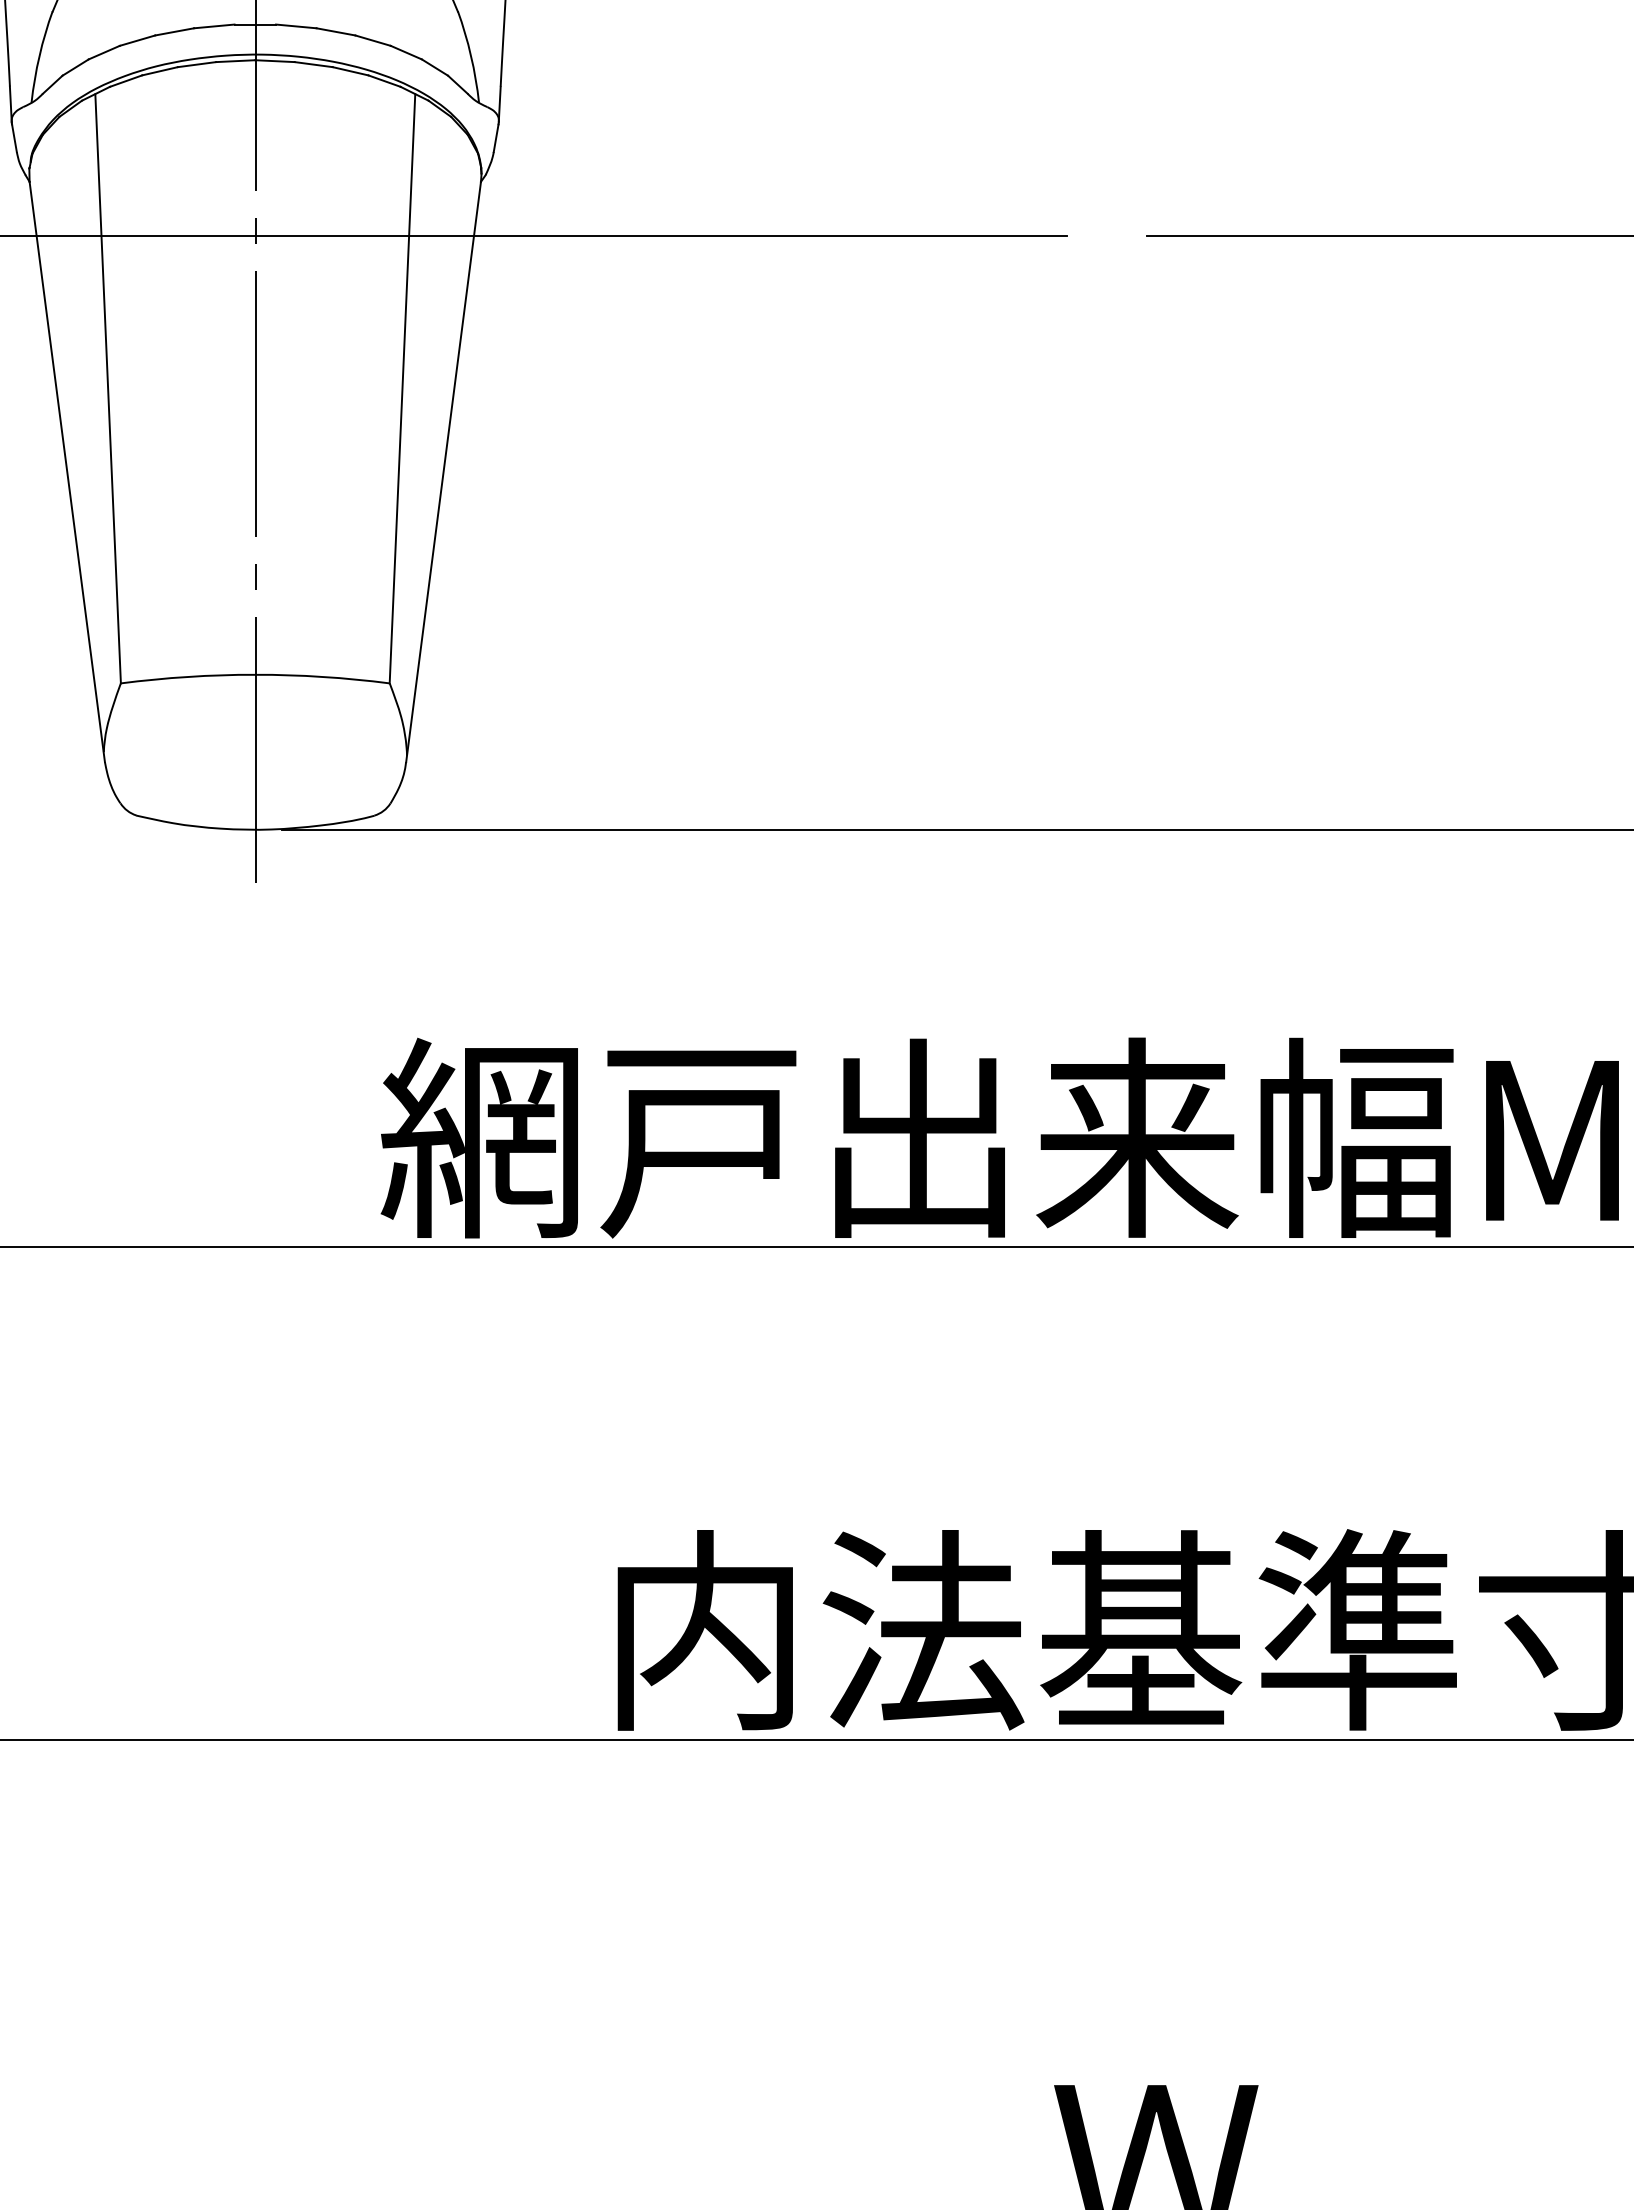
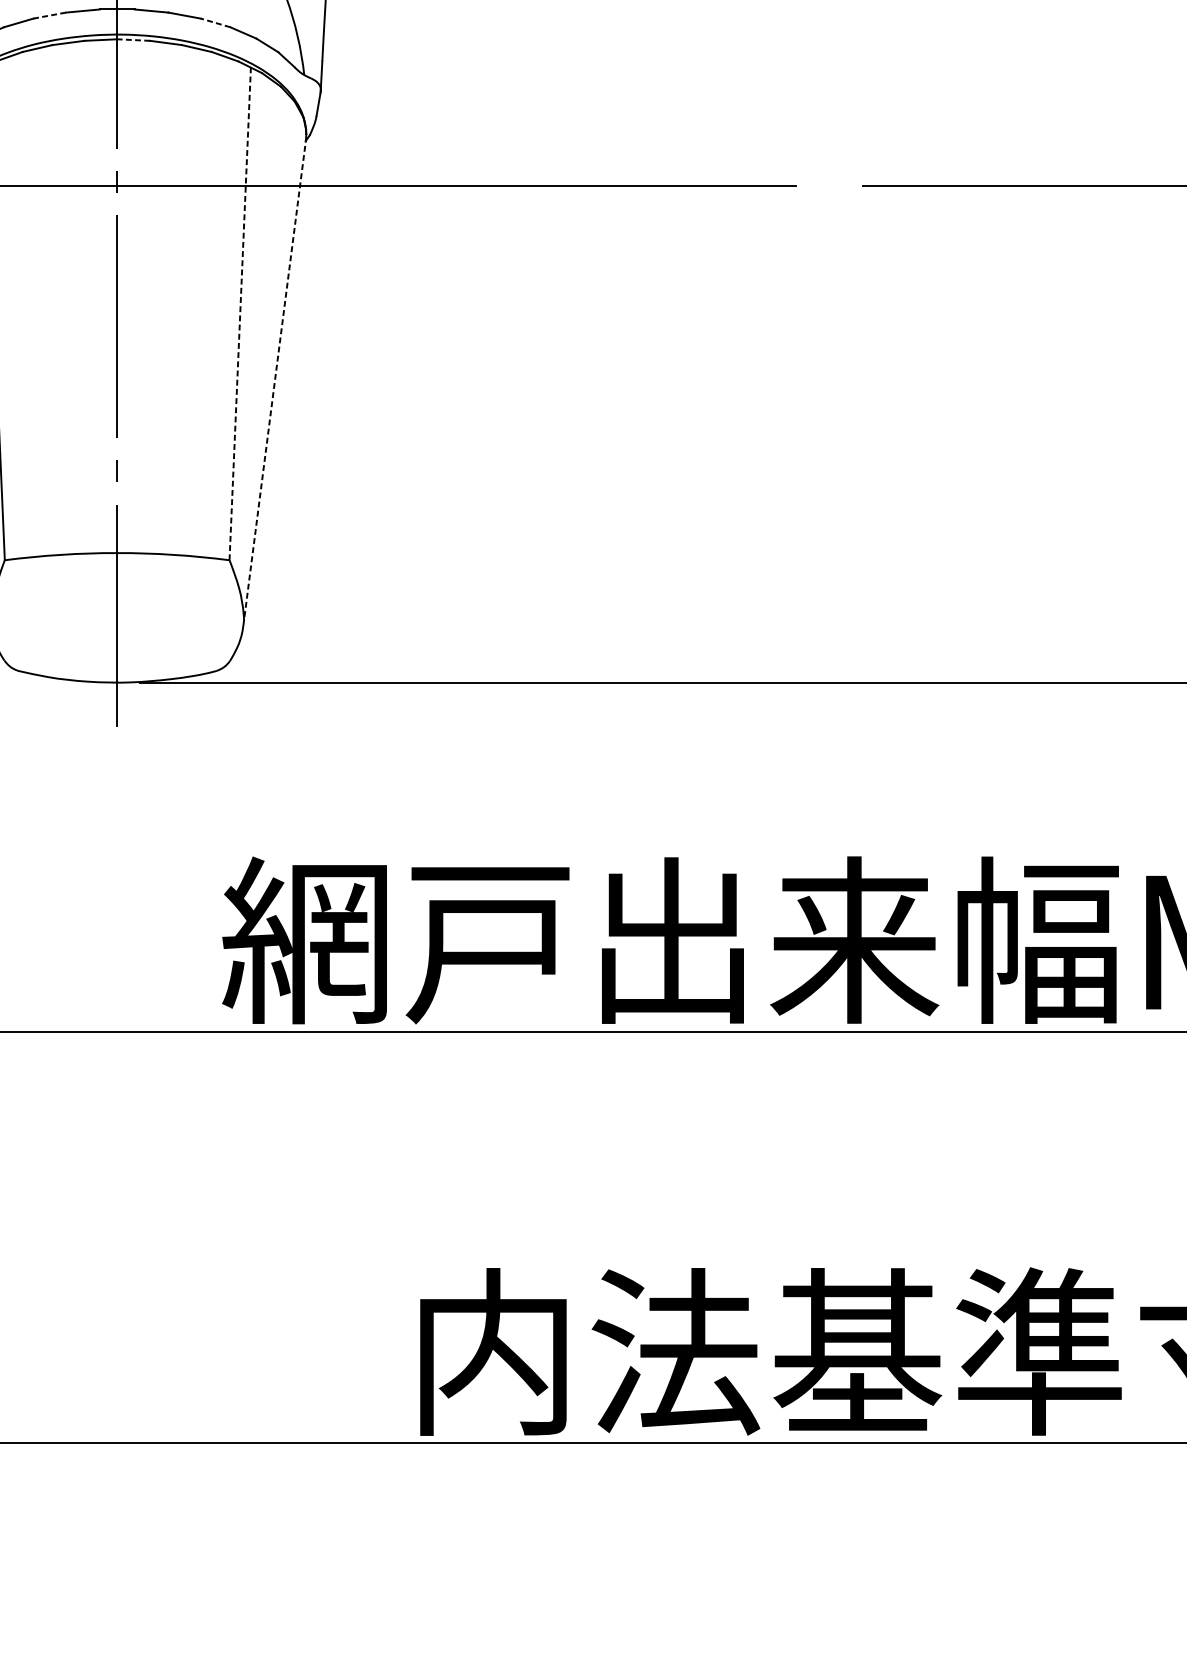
line: (174, 31) -> (49, 15), solid -> dashed
line: (372, 40) -> (215, 22), solid -> dashed
line: (275, 61) -> (134, 40), solid -> dashed
line: (402, 388) -> (240, 313), solid -> dashed
line: (443, 471) -> (274, 383), solid -> dashed

